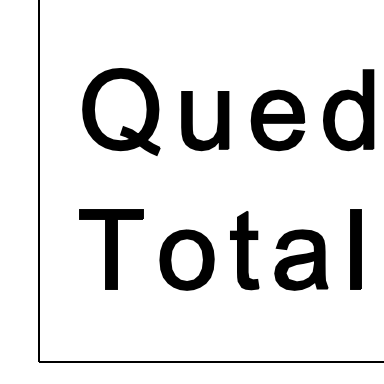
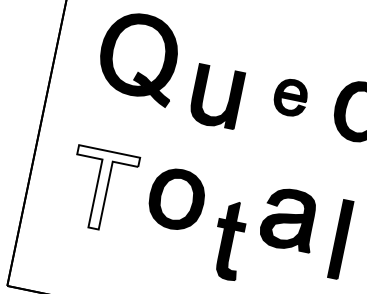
part: (277, 120) -> (290, 97), size x0.6
part: (217, 121) -> (228, 100), moved
fill: (111, 248) -> (101, 189), removed
part: (244, 250) -> (229, 240), moved
part: (186, 259) -> (176, 198), moved
part: (301, 259) -> (289, 218), moved

